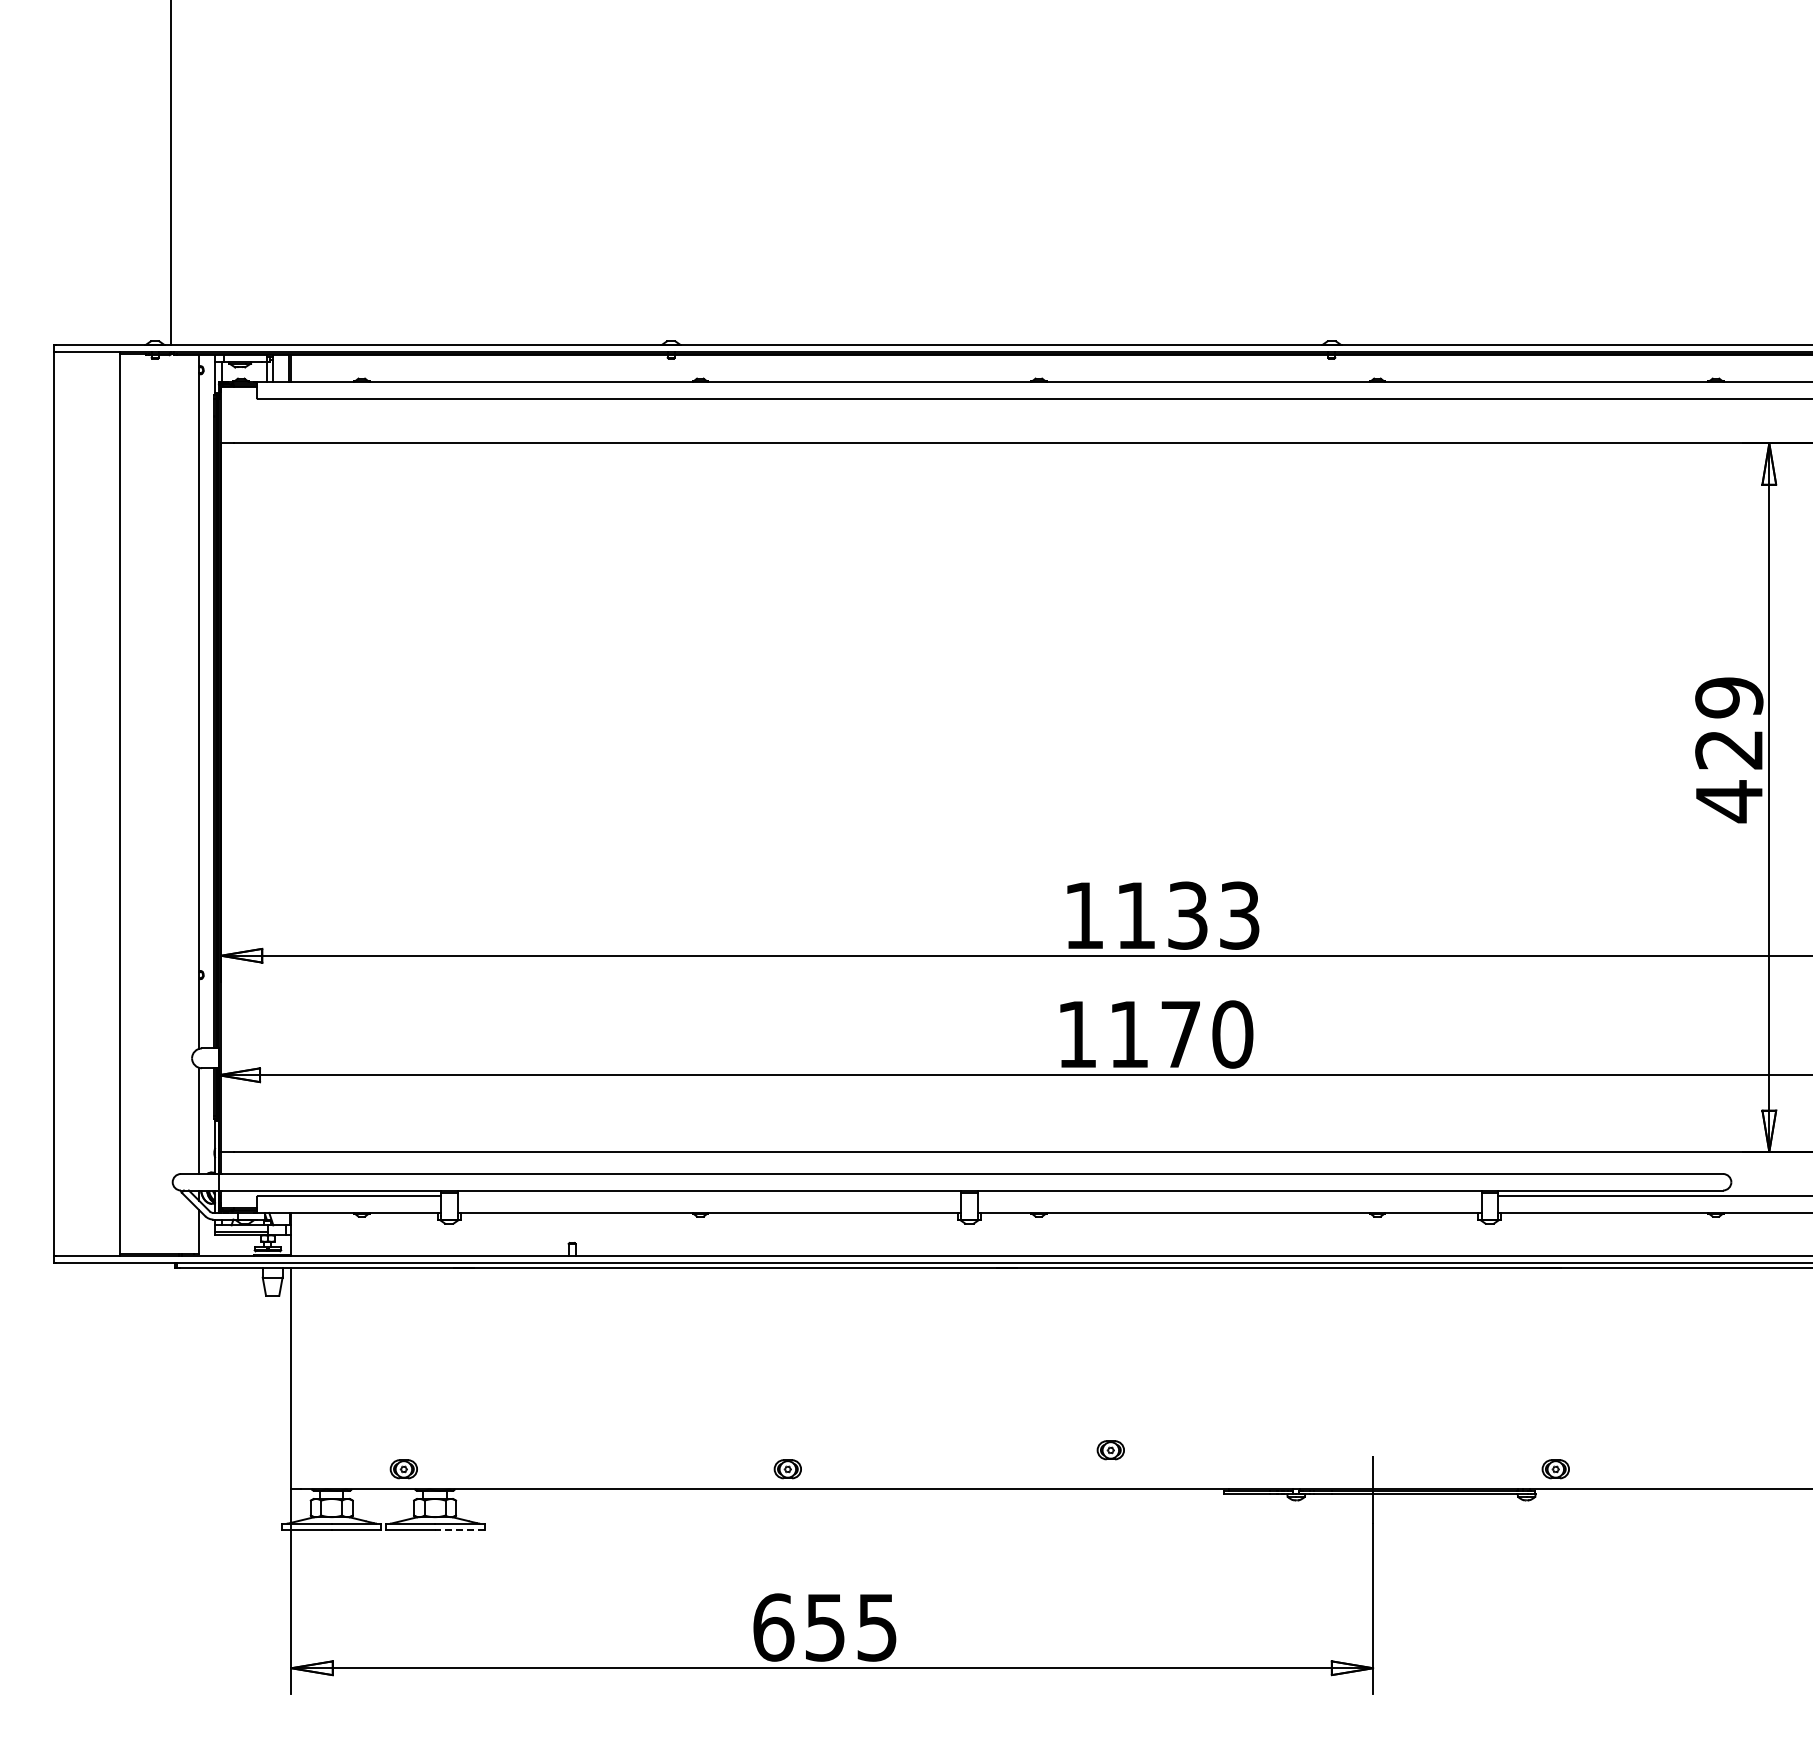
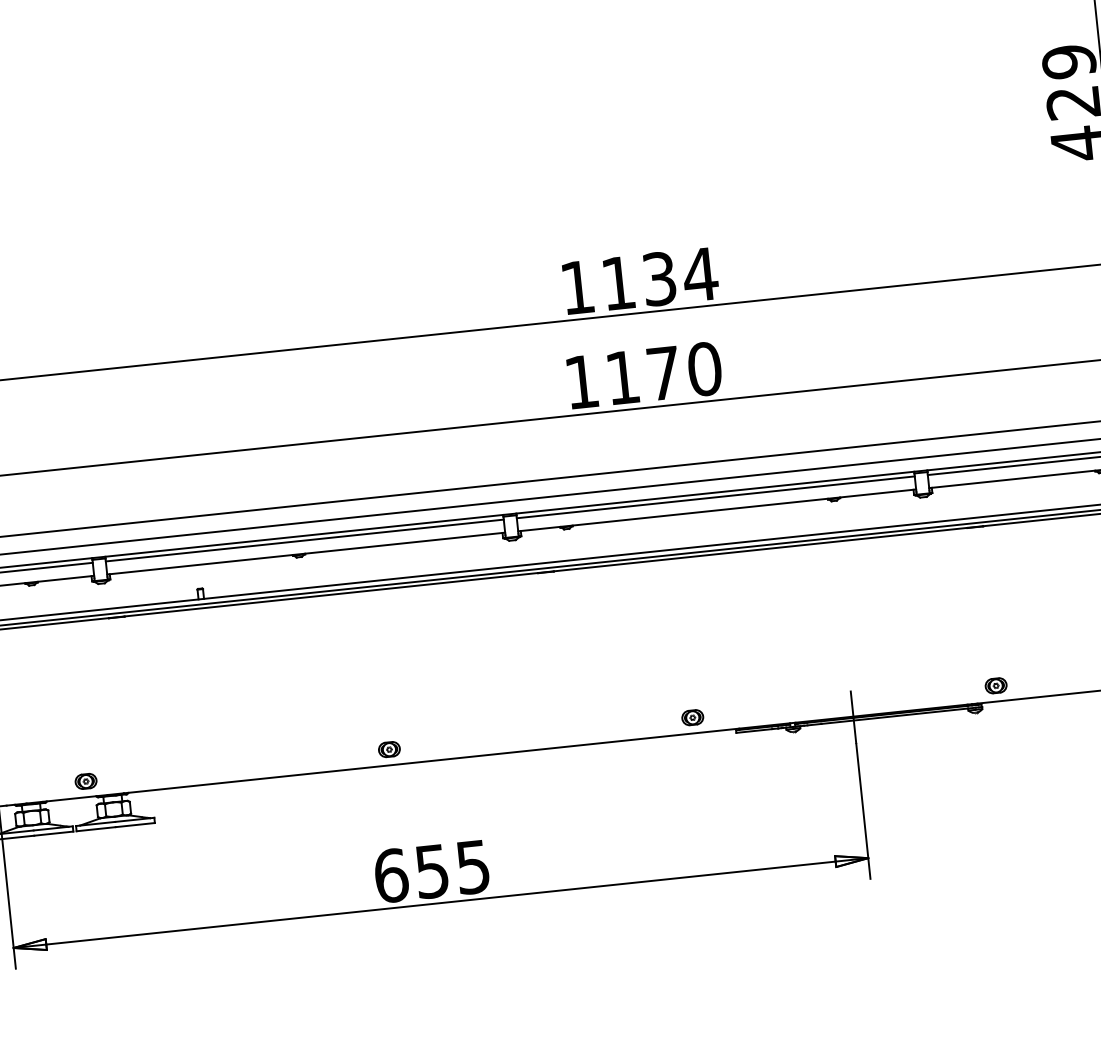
text: (1239, 915) -> (700, 274), 1133 -> 1134
line: (709, 1196) -> (304, 540), added
line: (1229, 1196) -> (715, 497), added
part: (1110, 1450) -> (692, 717), moved
line: (459, 1530) -> (135, 825), dashed -> solid

